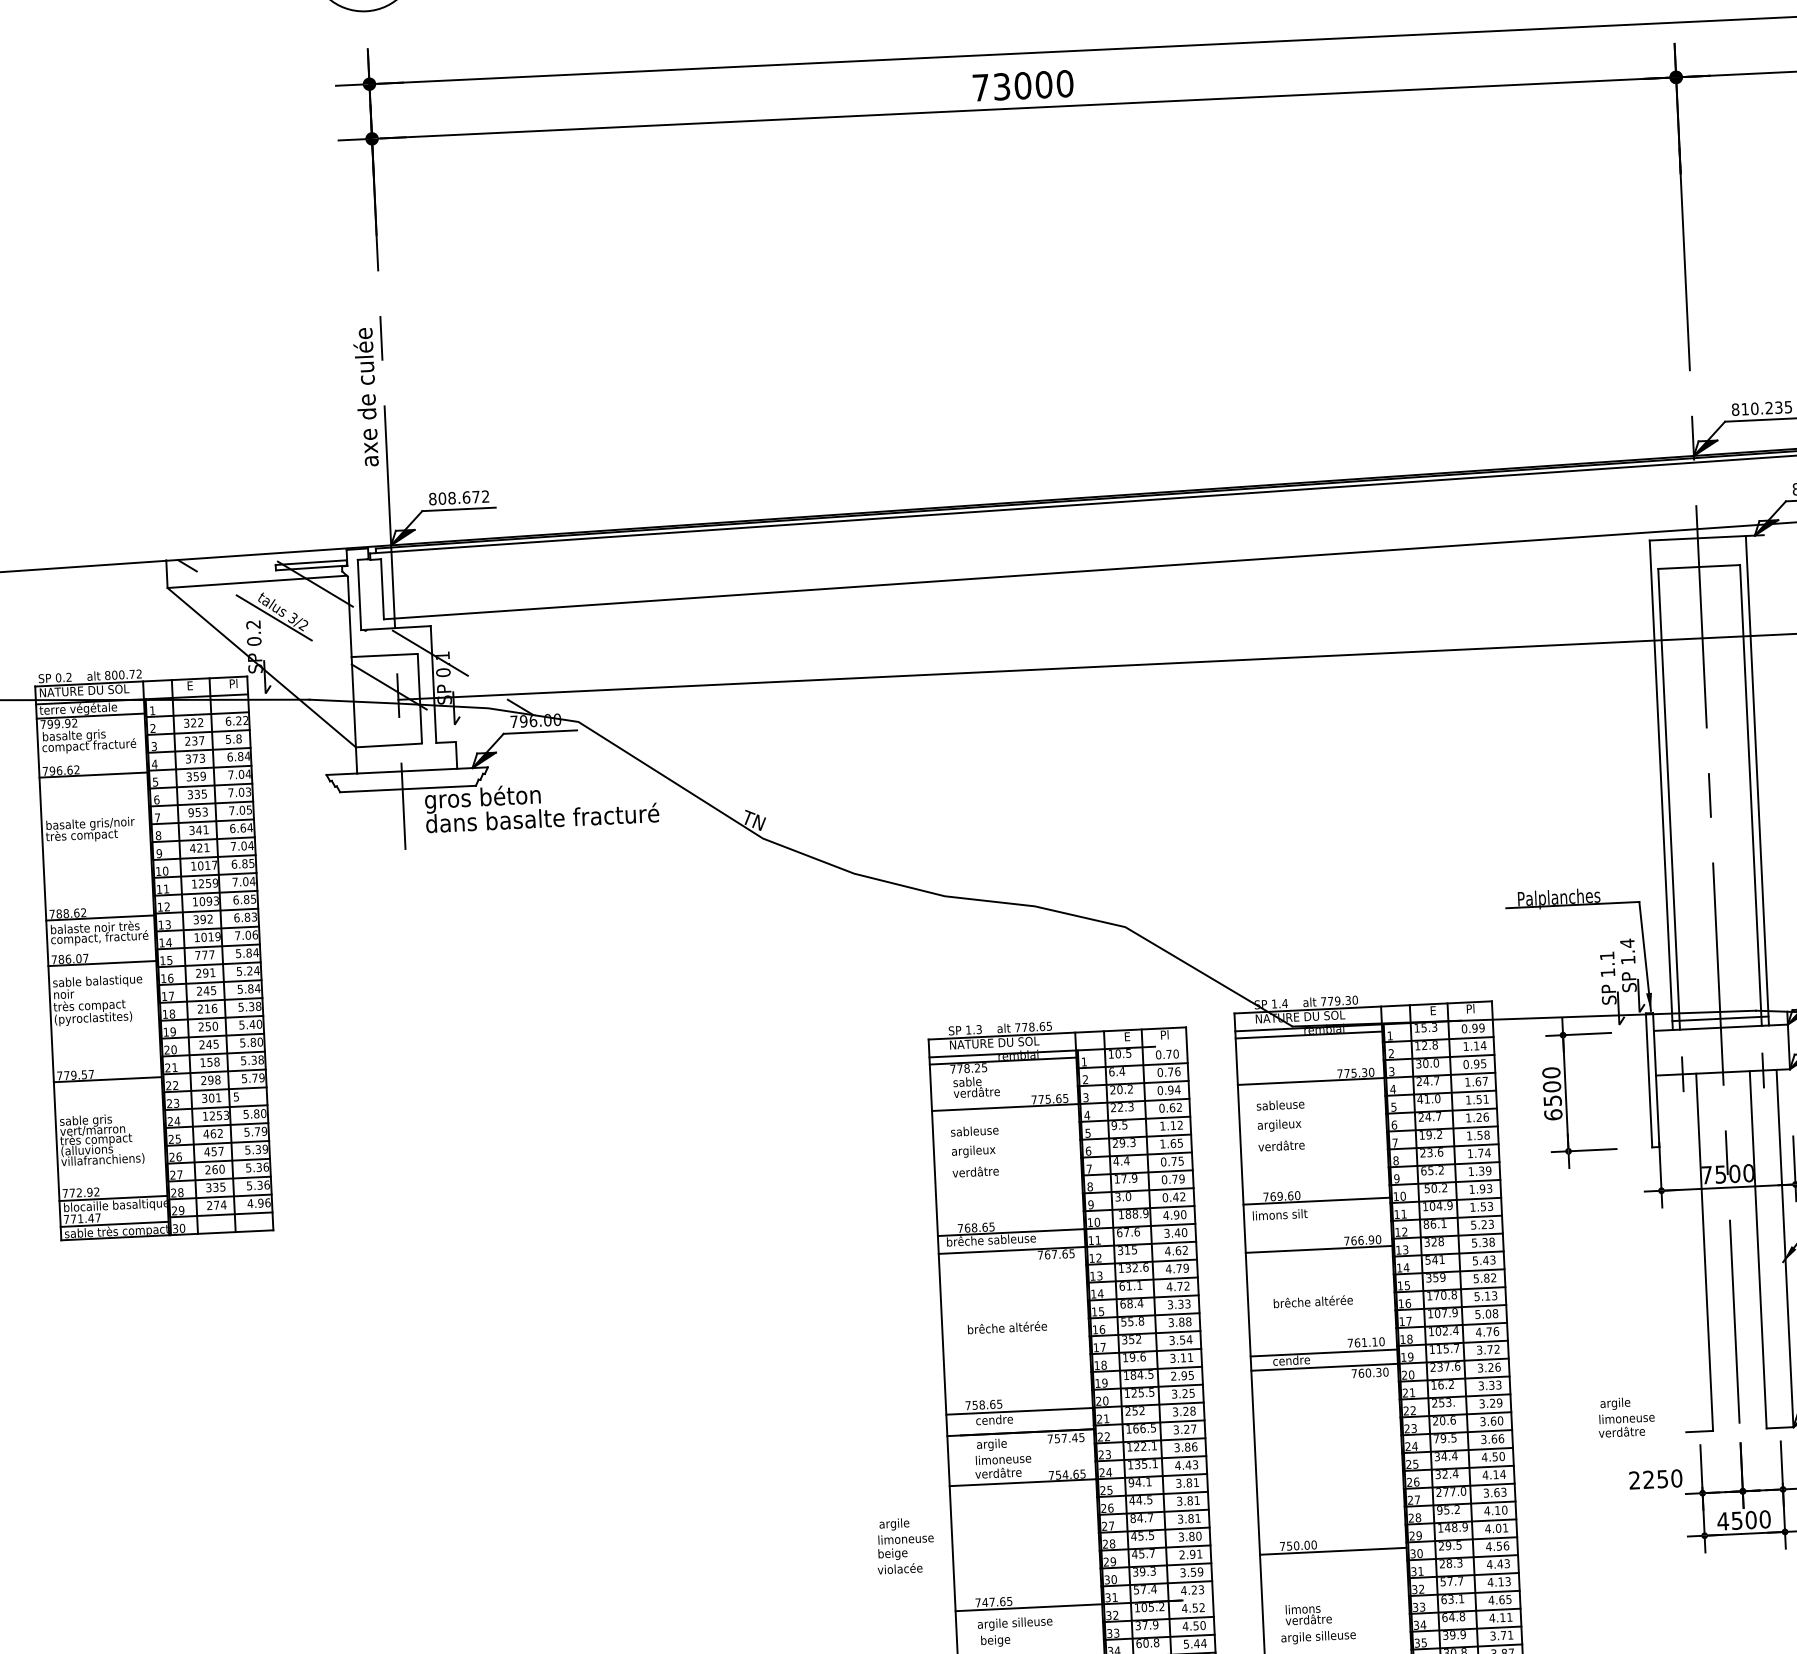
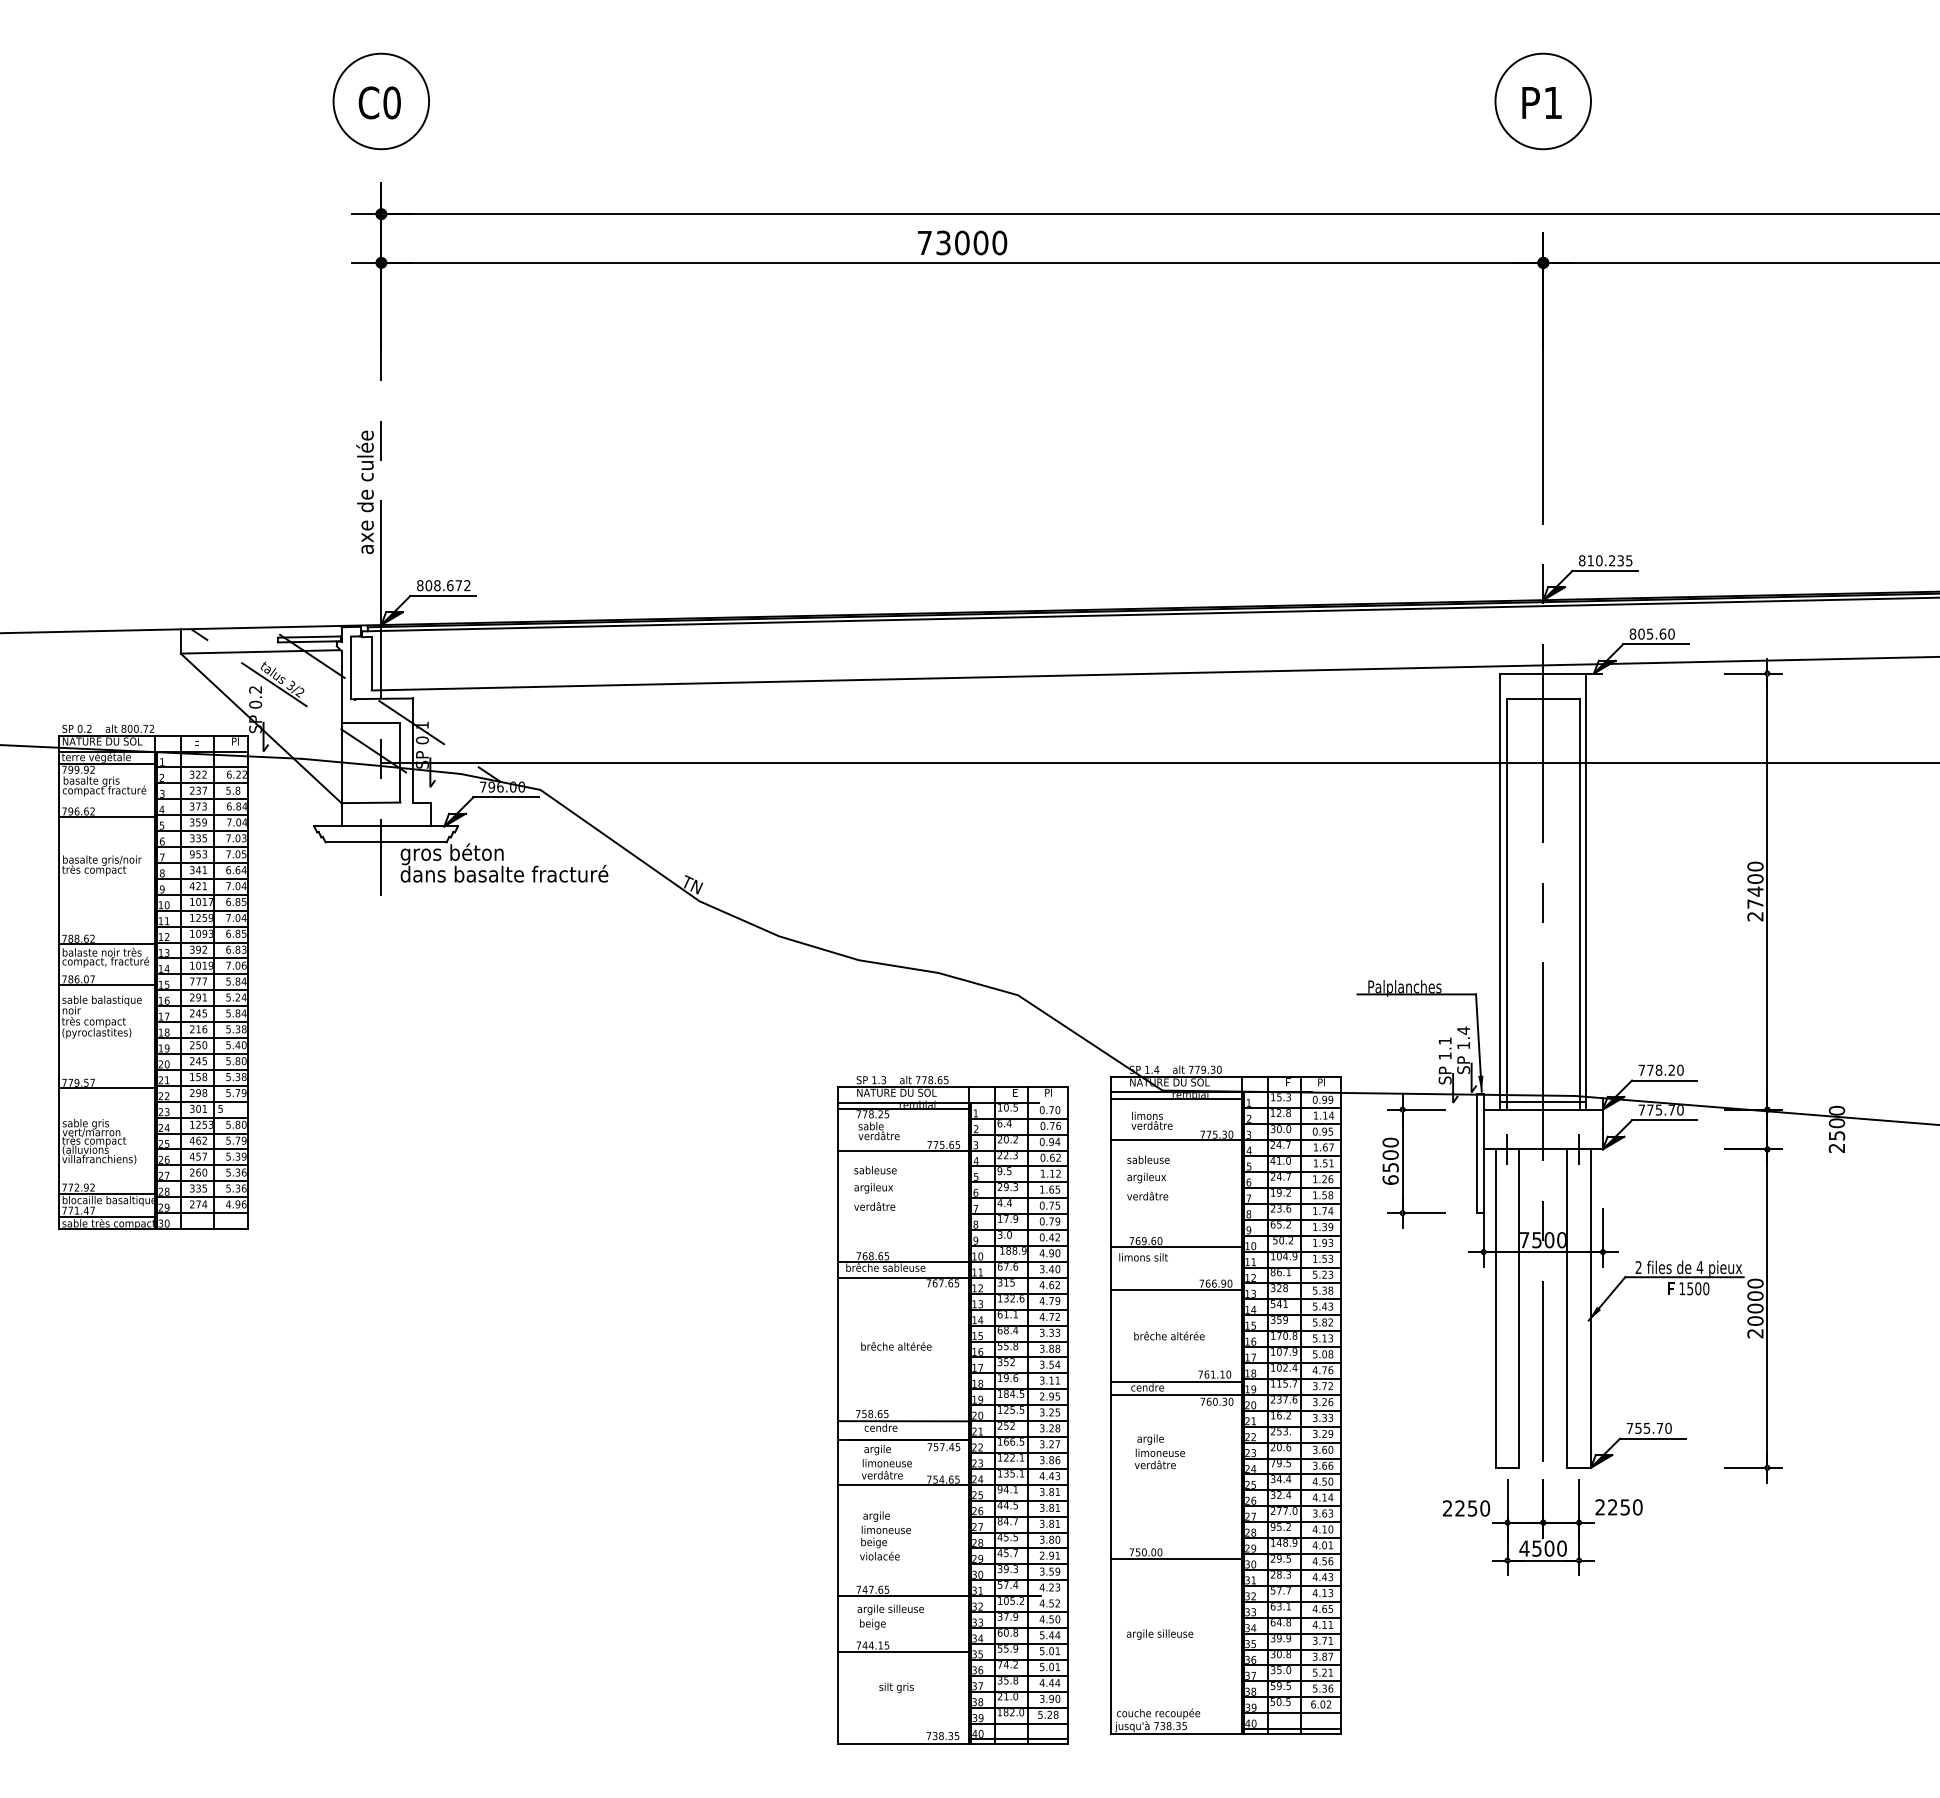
line: (1677, 1253) -> (1495, 1308), added
text: (1625, 1416) -> (1159, 1451), moved
text: (905, 1545) -> (885, 1535), moved
text: (1307, 1613) -> (1151, 1120), moved

